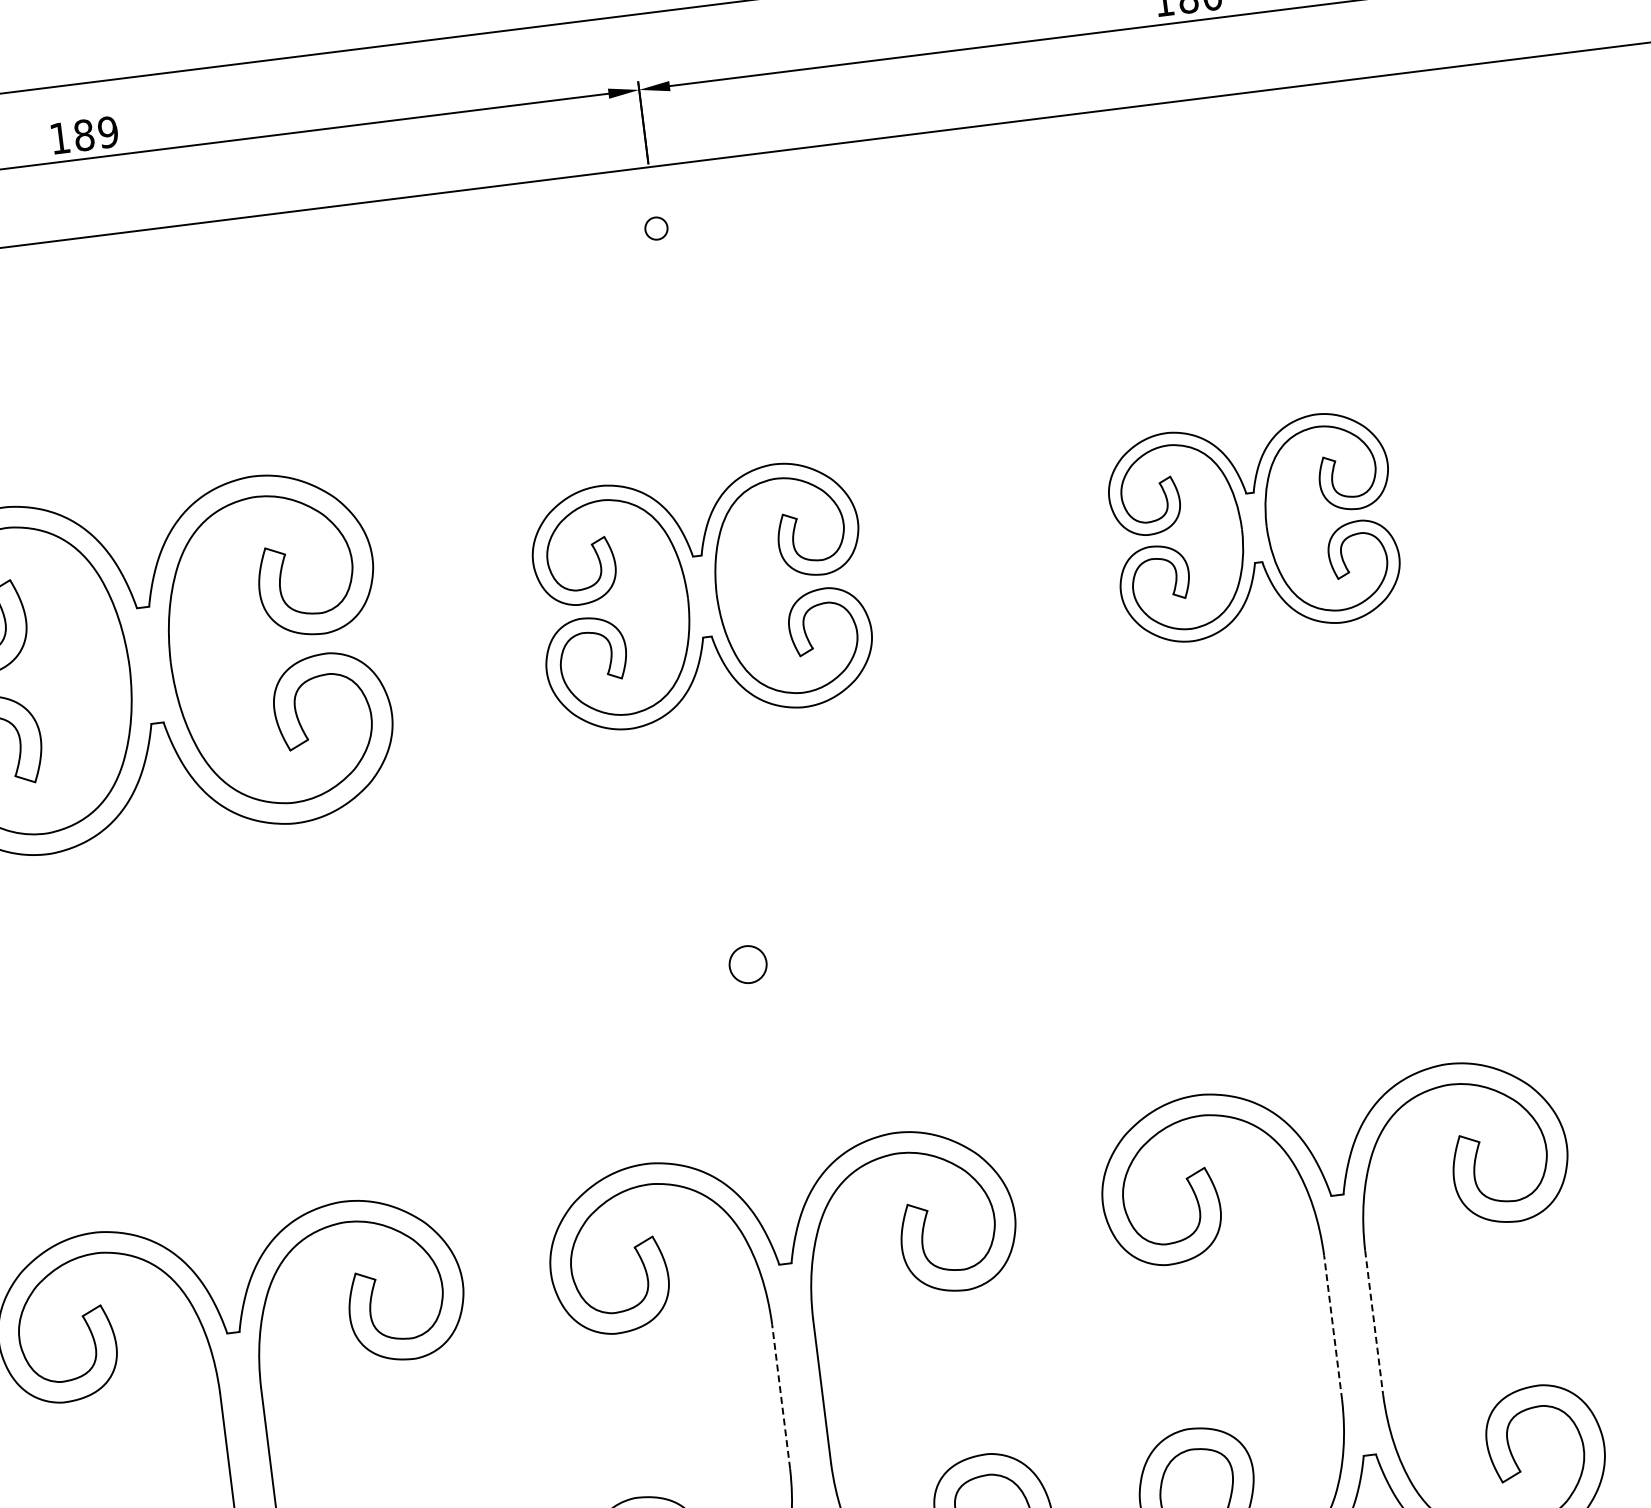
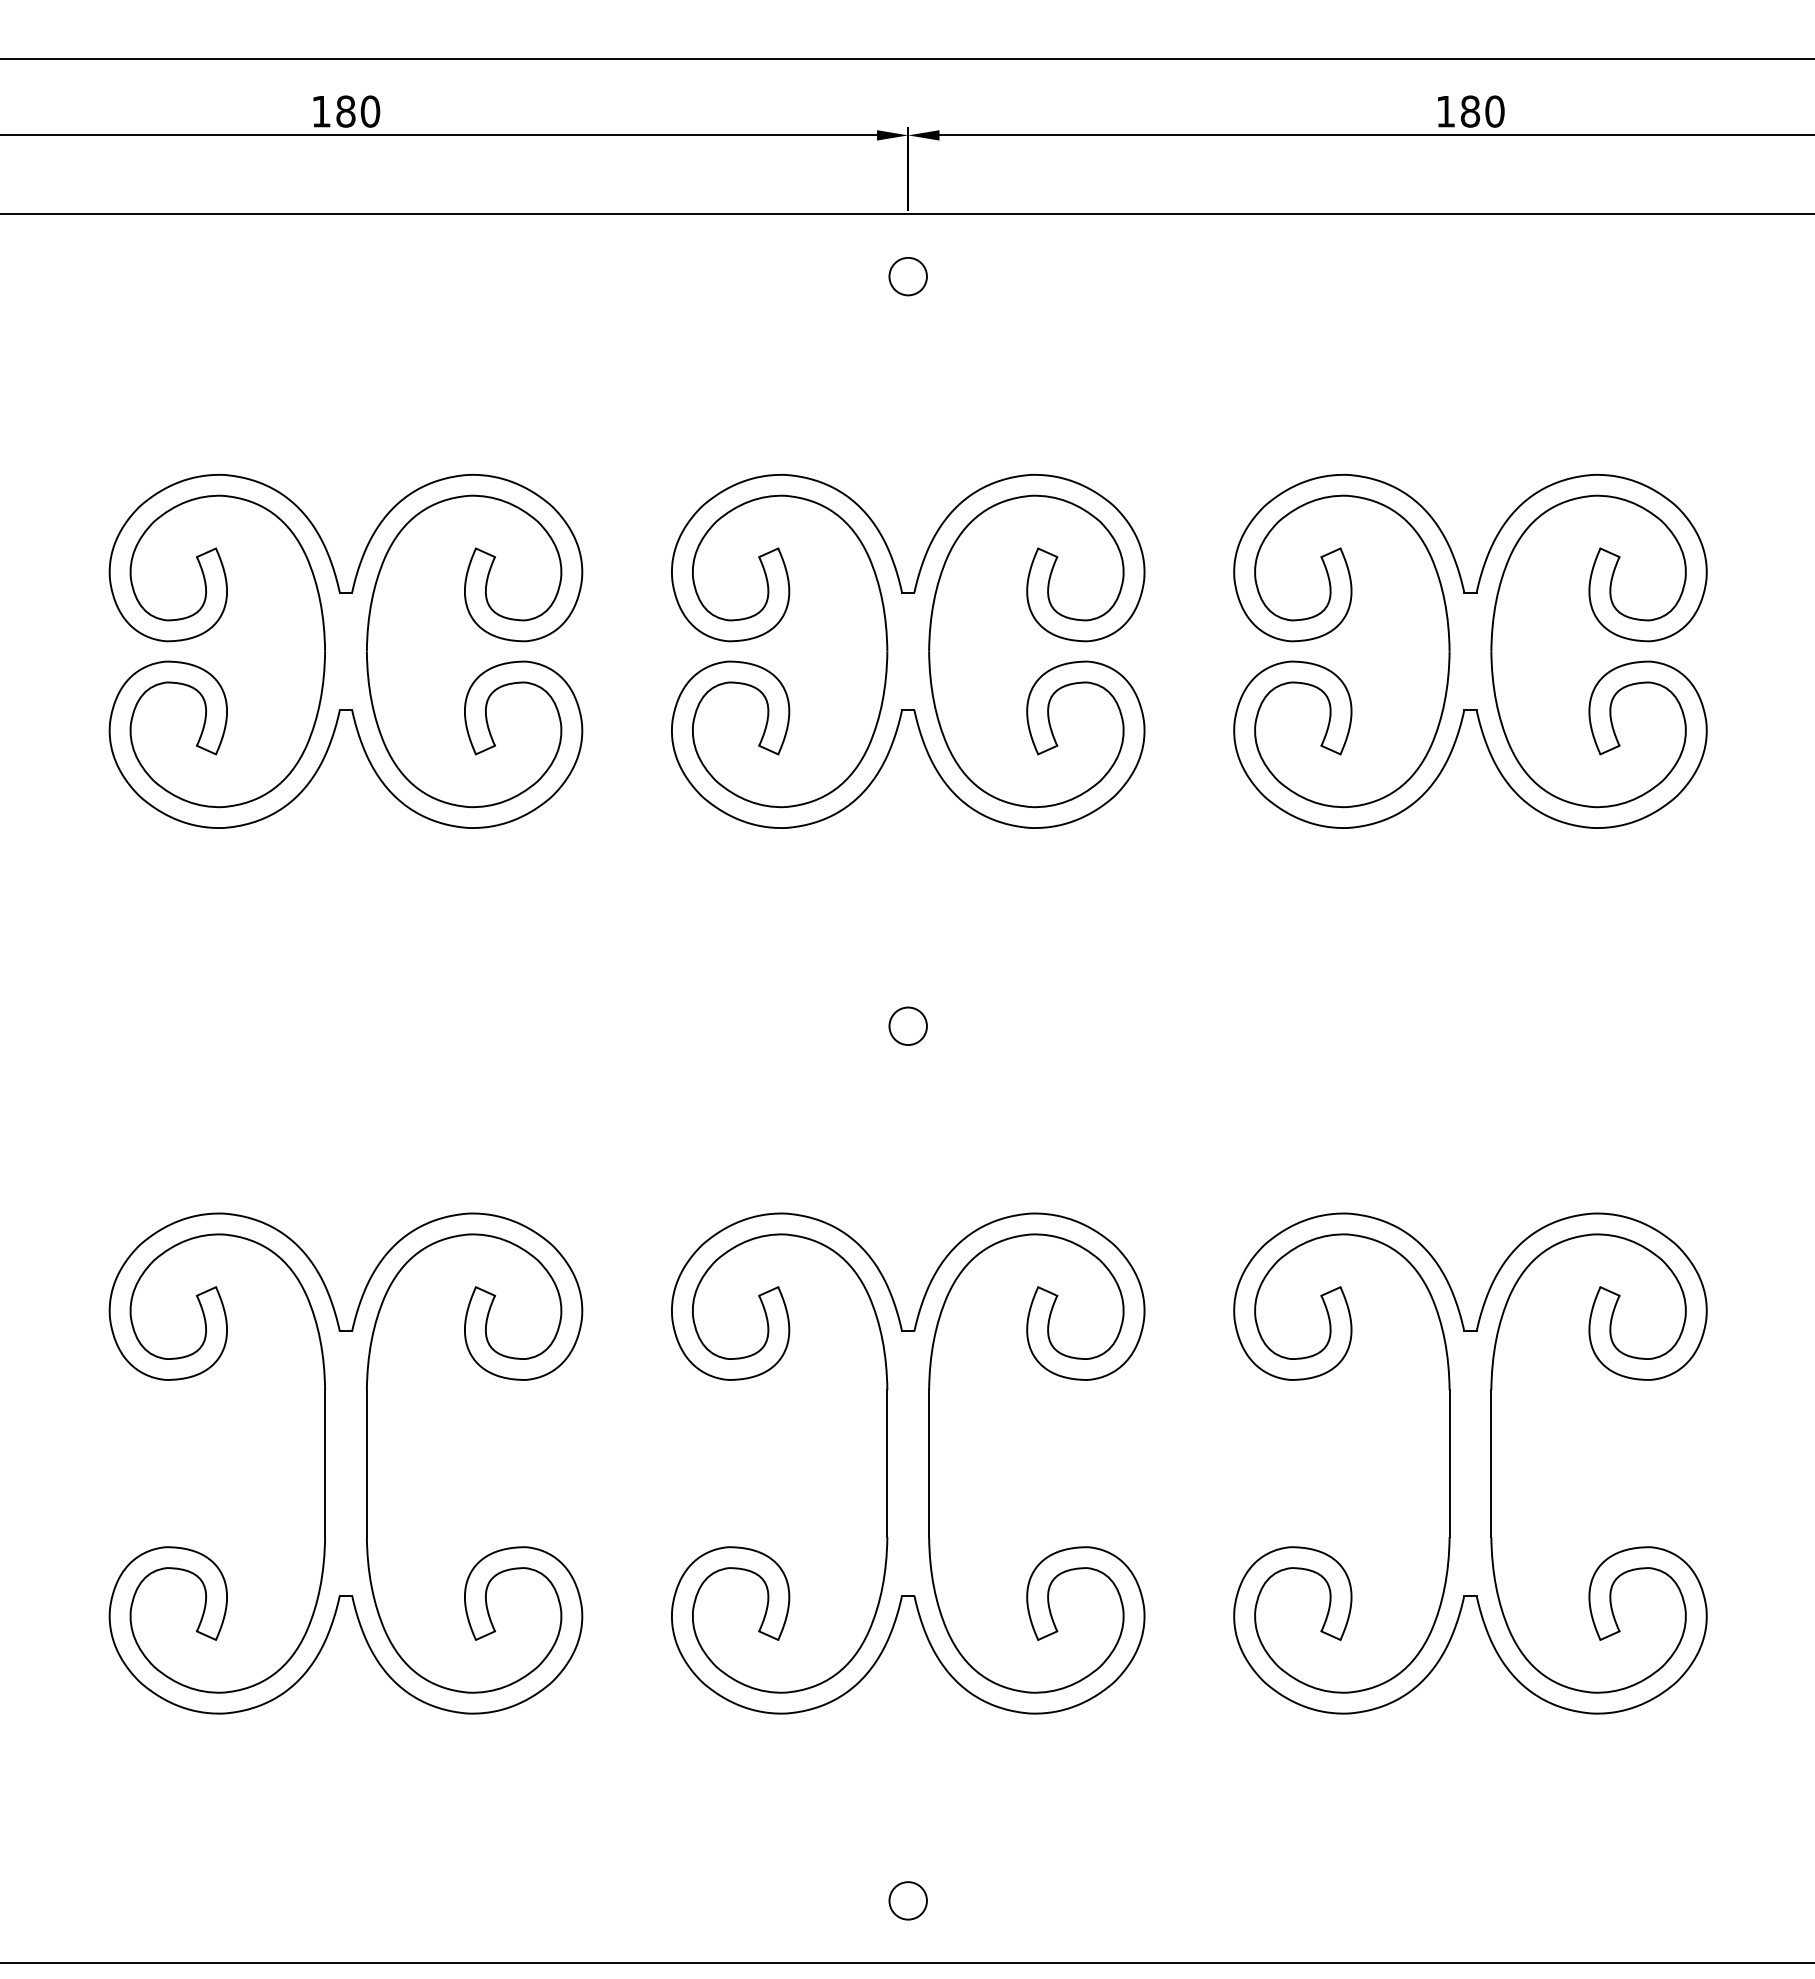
text: (108, 132) -> (370, 111), 189 -> 180
circle: (655, 228) -> (907, 276), size x1.67
part: (1254, 527) -> (1470, 651), size x1.67
part: (702, 596) -> (908, 651), size x1.43
line: (1374, 1323) -> (1491, 1464), dashed -> solid
line: (1333, 1327) -> (1449, 1463), dashed -> solid
line: (781, 1396) -> (887, 1463), dashed -> solid

